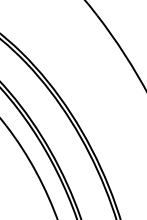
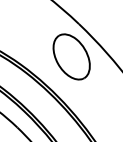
part: (82, 52) -> (71, 56), added

